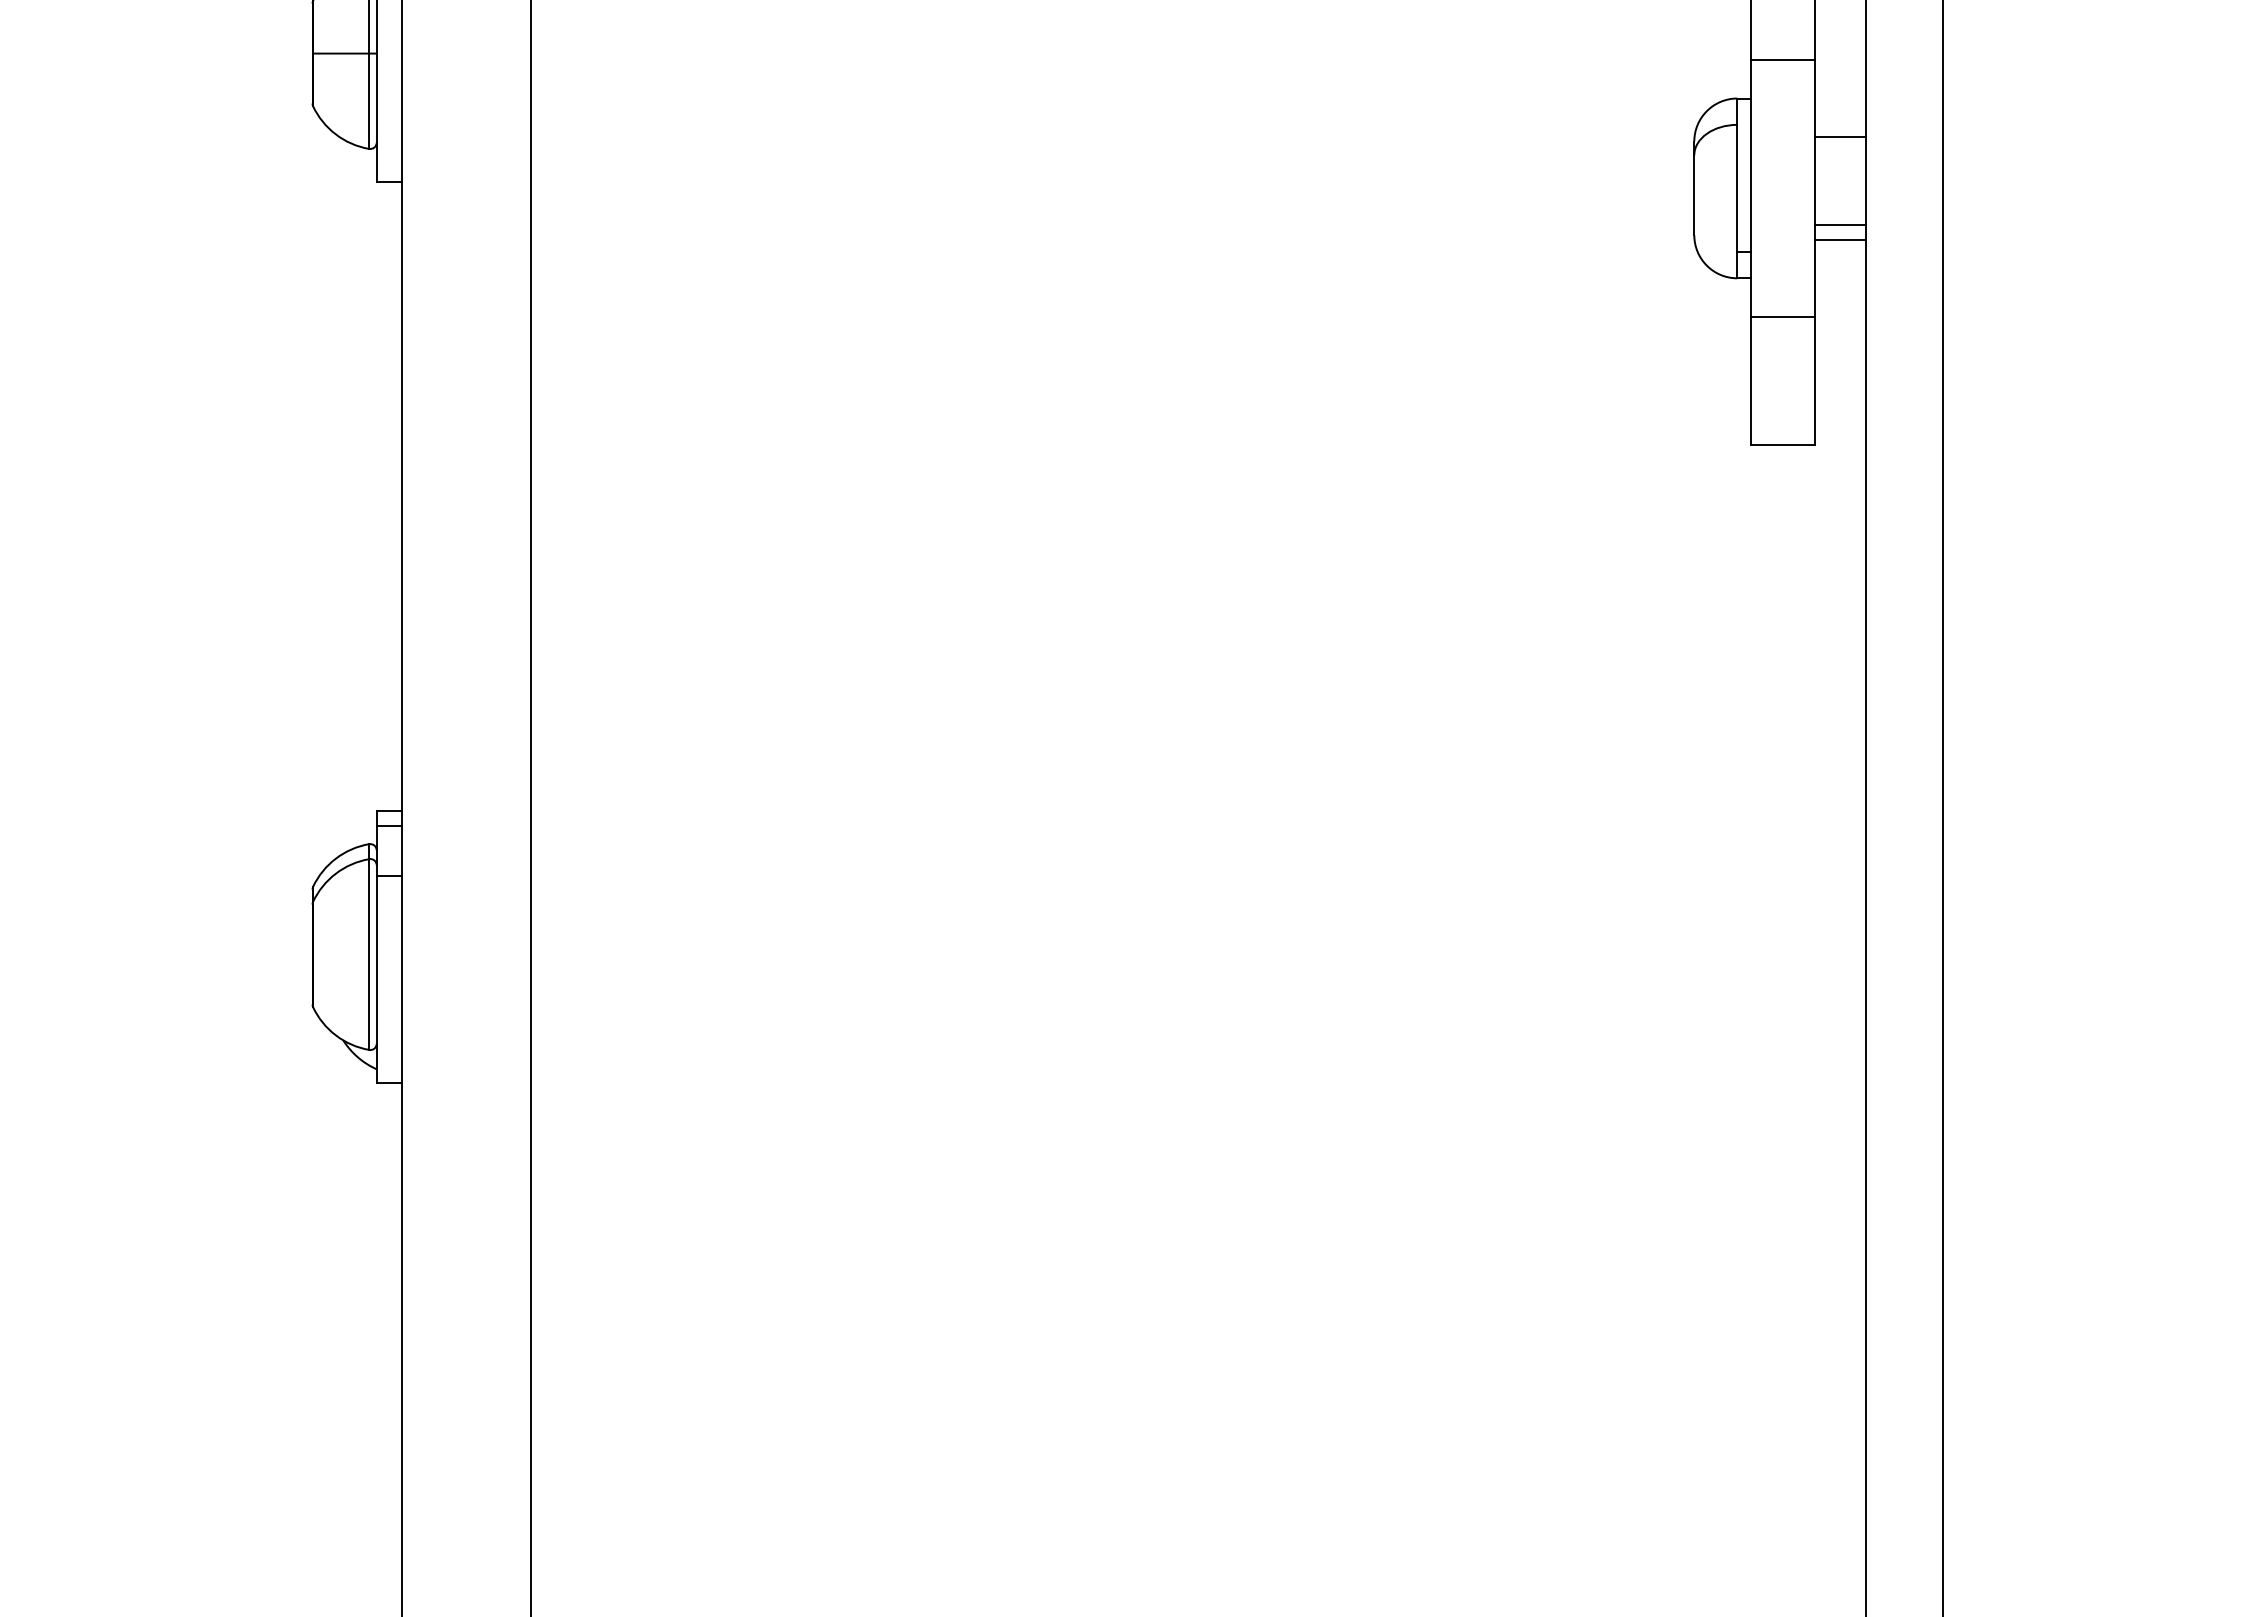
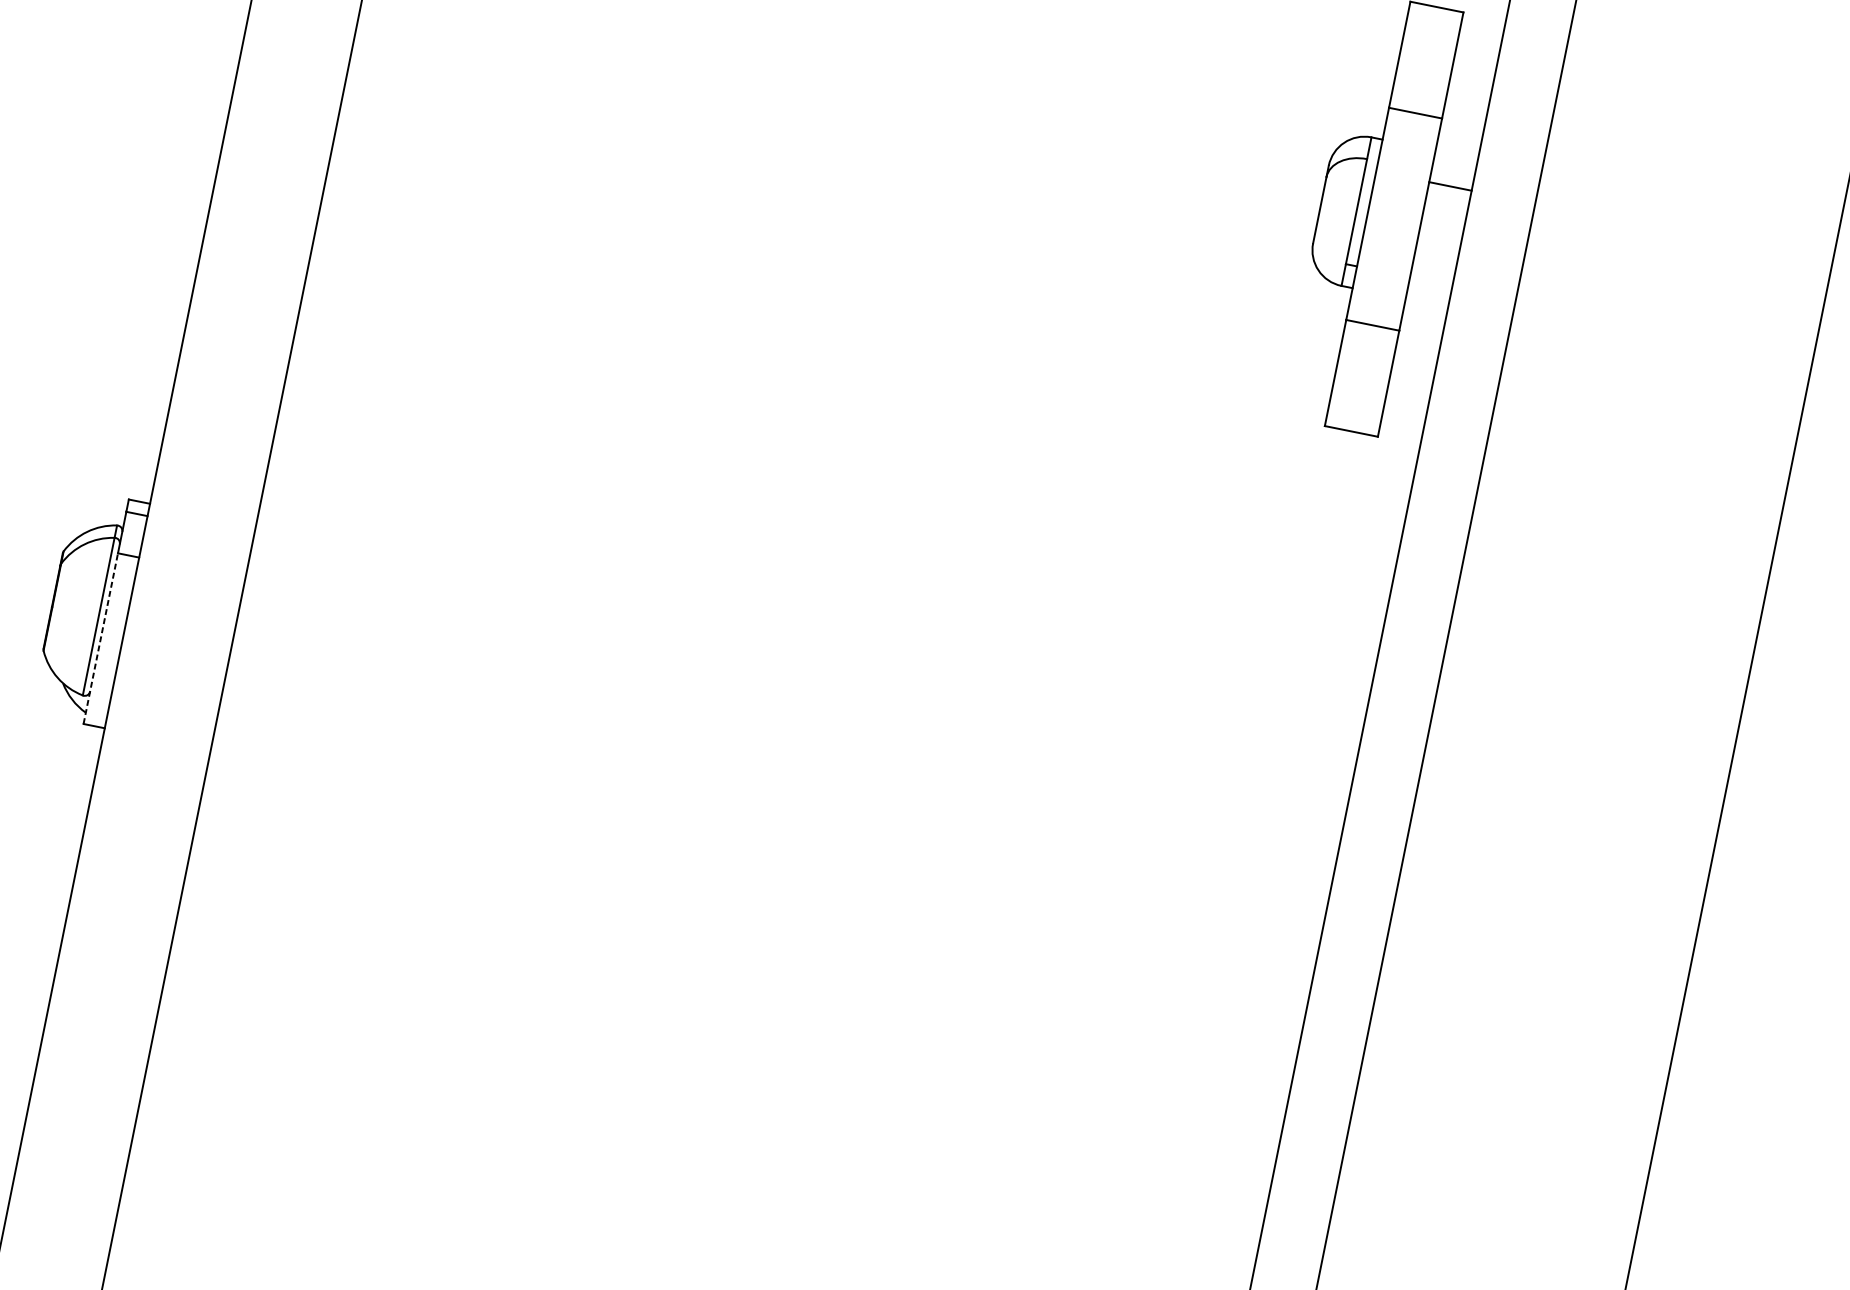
line: (1840, 224) -> (1435, 258), removed
line: (1840, 239) -> (1433, 271), removed
line: (376, 979) -> (100, 638), solid -> dashed

